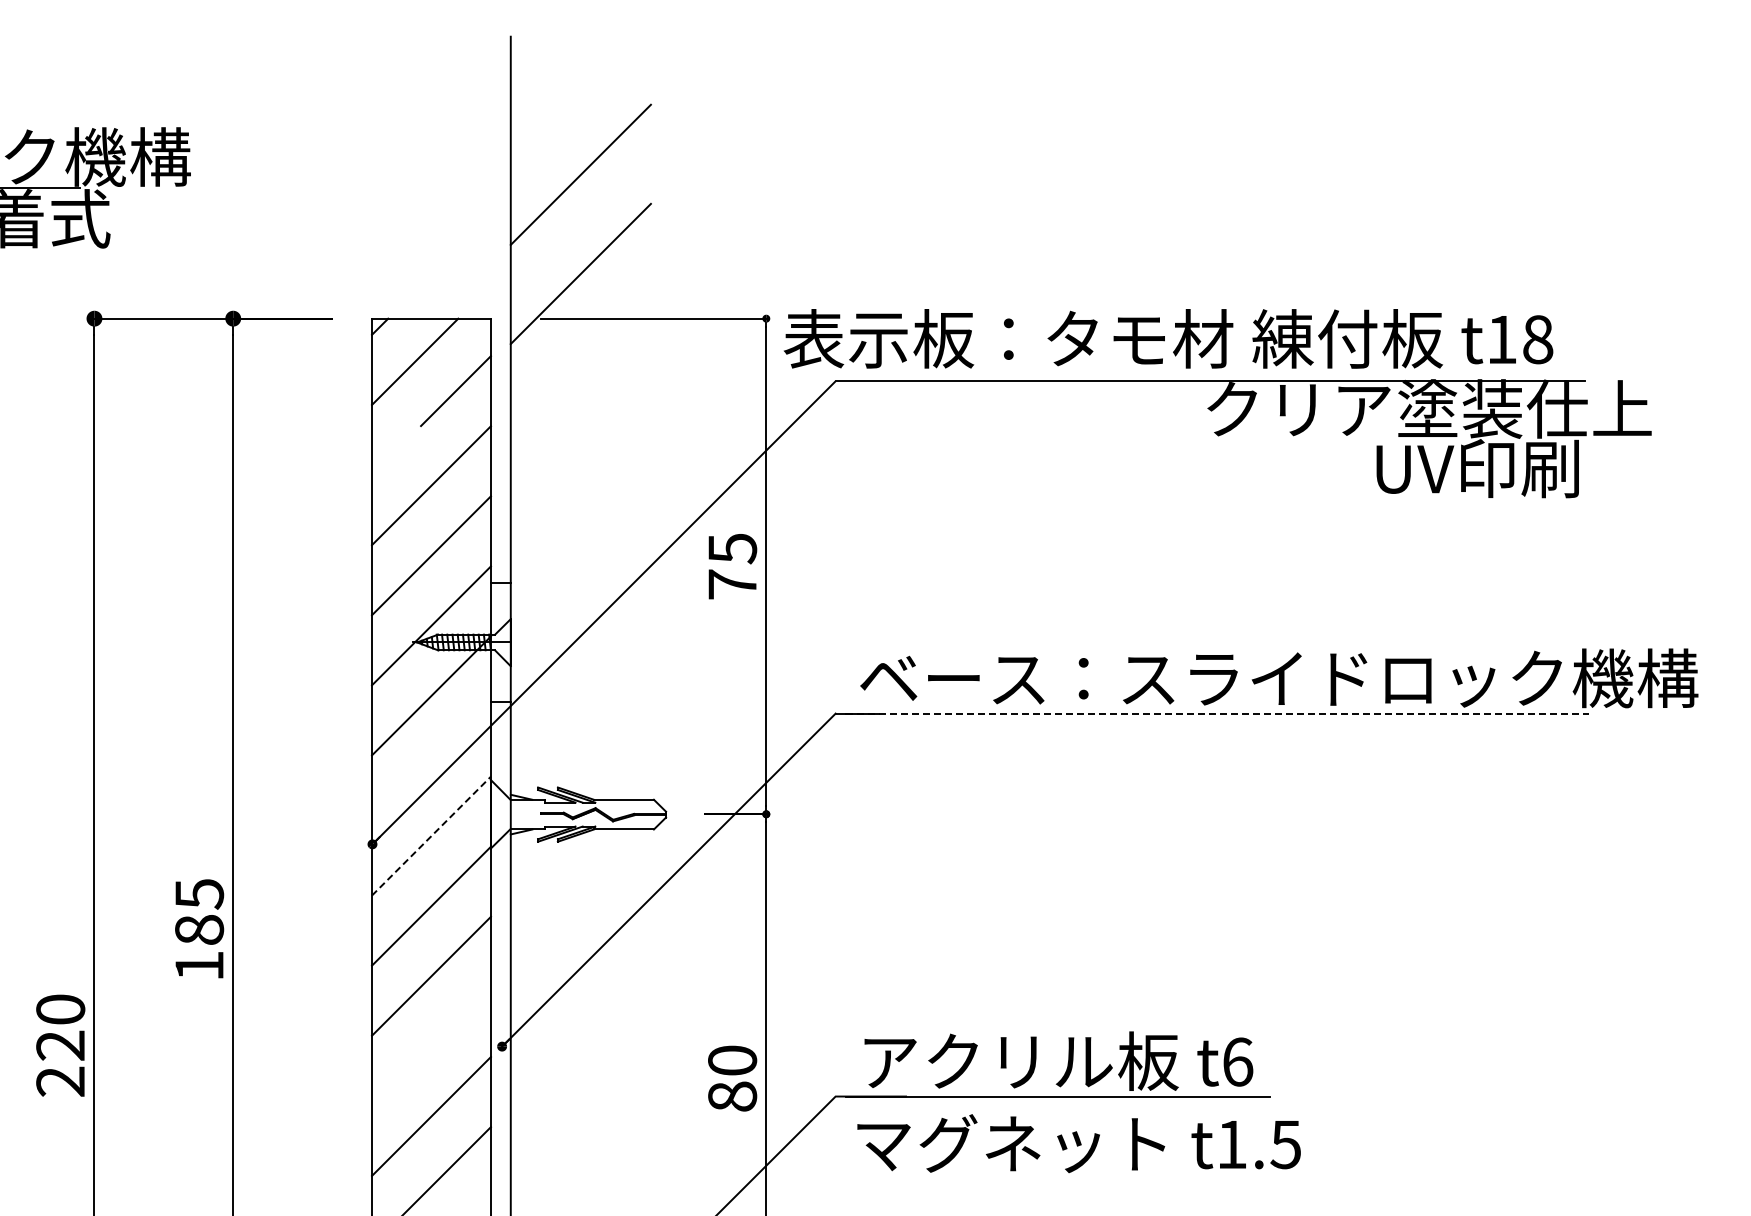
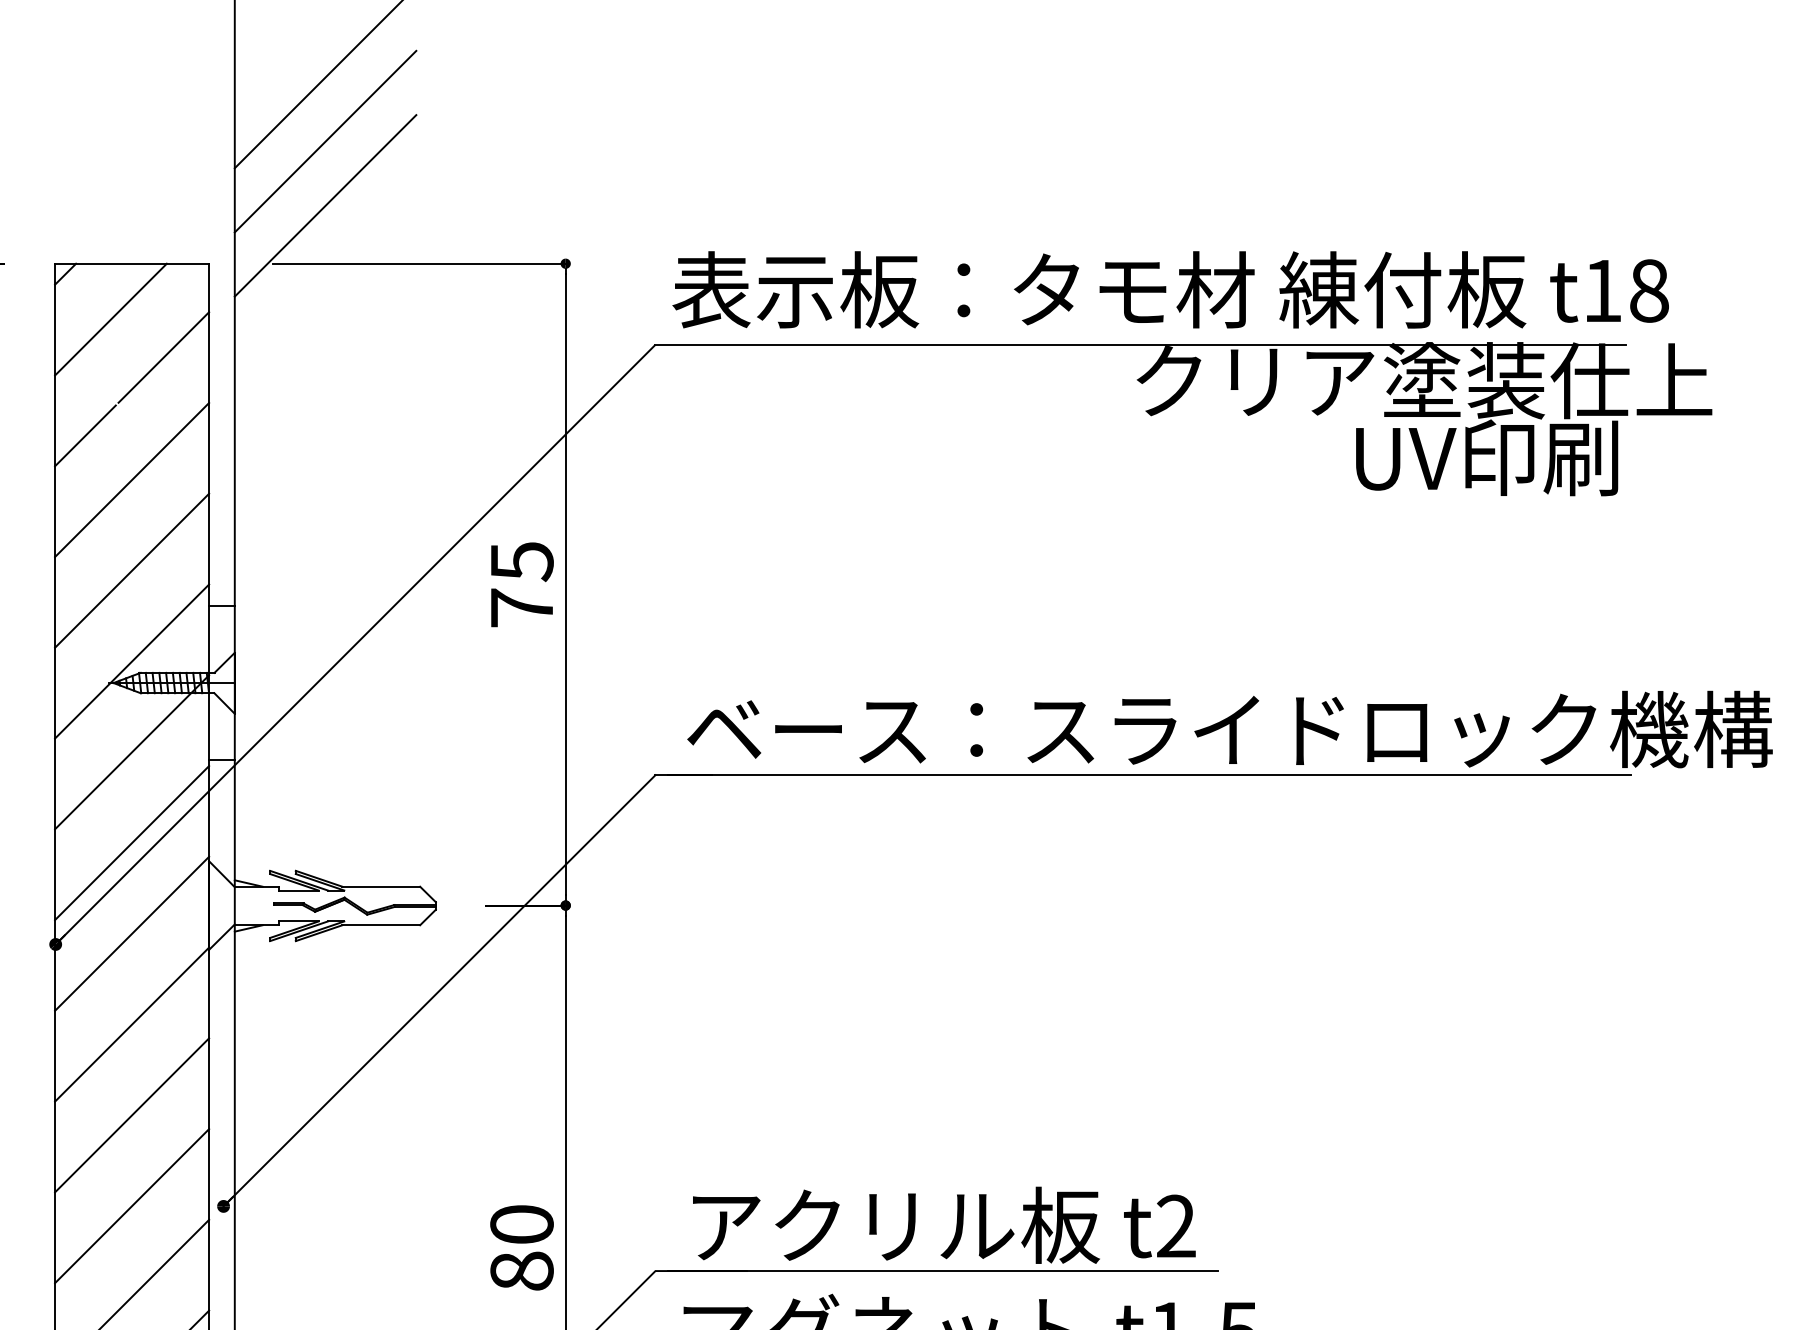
line: (580, 224) -> (325, 141), added
text: (1168, 338) -> (1170, 289), moved
line: (395, 451) -> (85, 435), added
line: (1217, 713) -> (1149, 775), dashed -> solid
line: (431, 765) -> (132, 842), added
line: (431, 835) -> (132, 933), dashed -> solid
line: (431, 1045) -> (132, 1204), added
text: (1238, 1061) -> (1177, 1225), t6 -> t2

